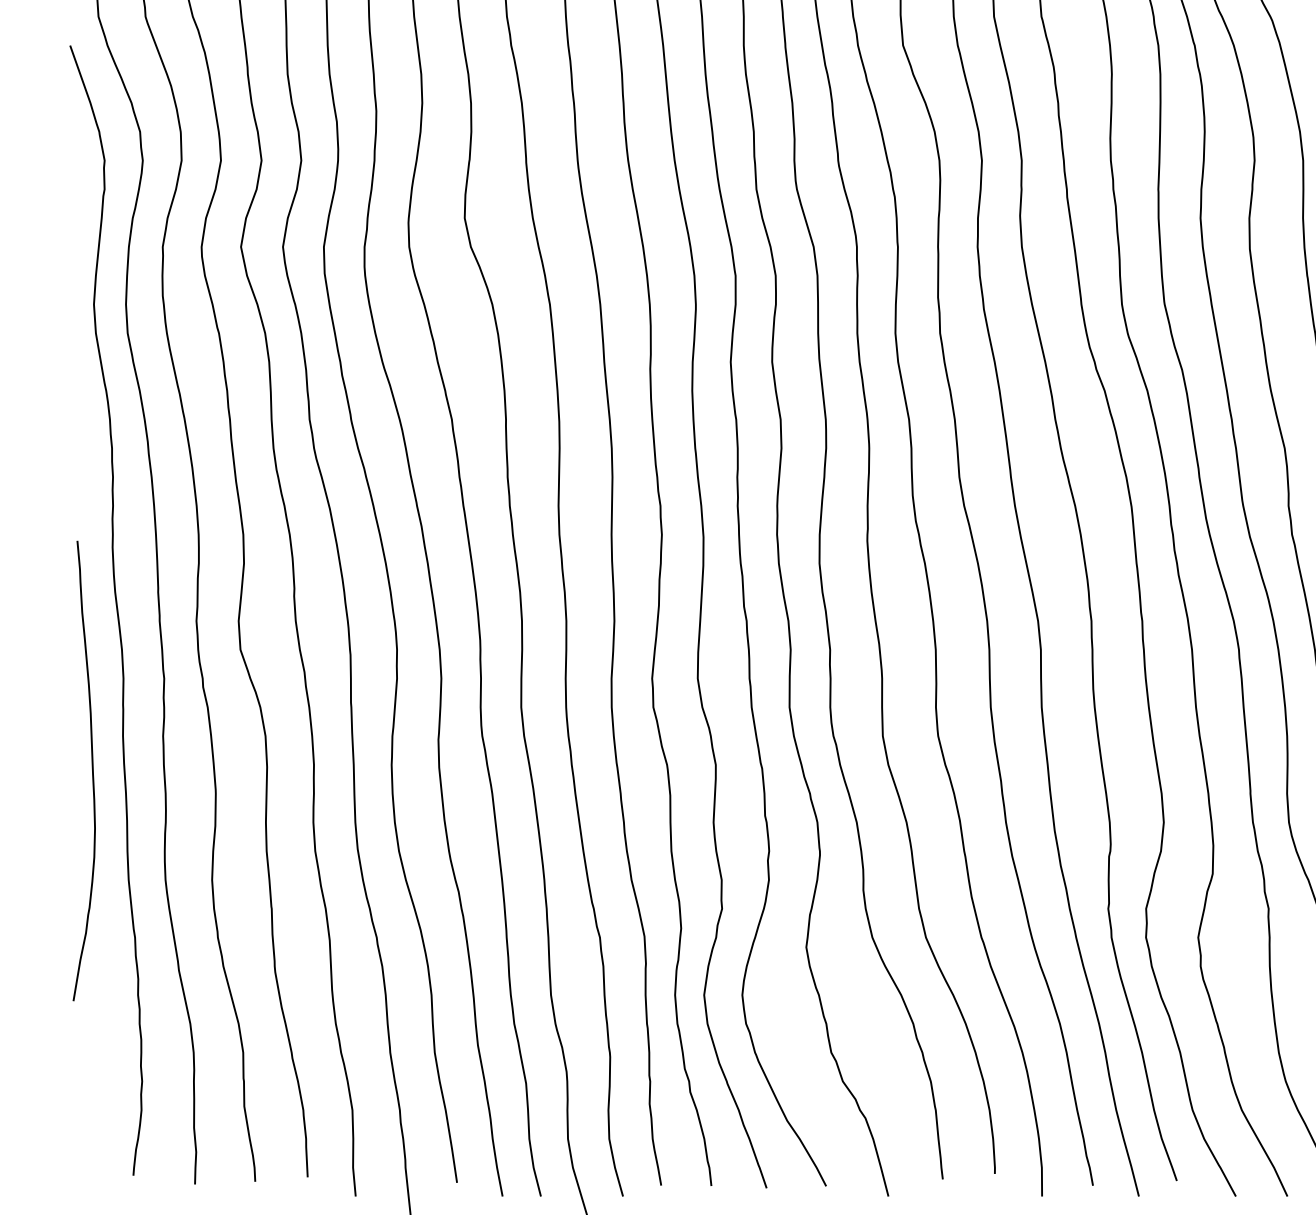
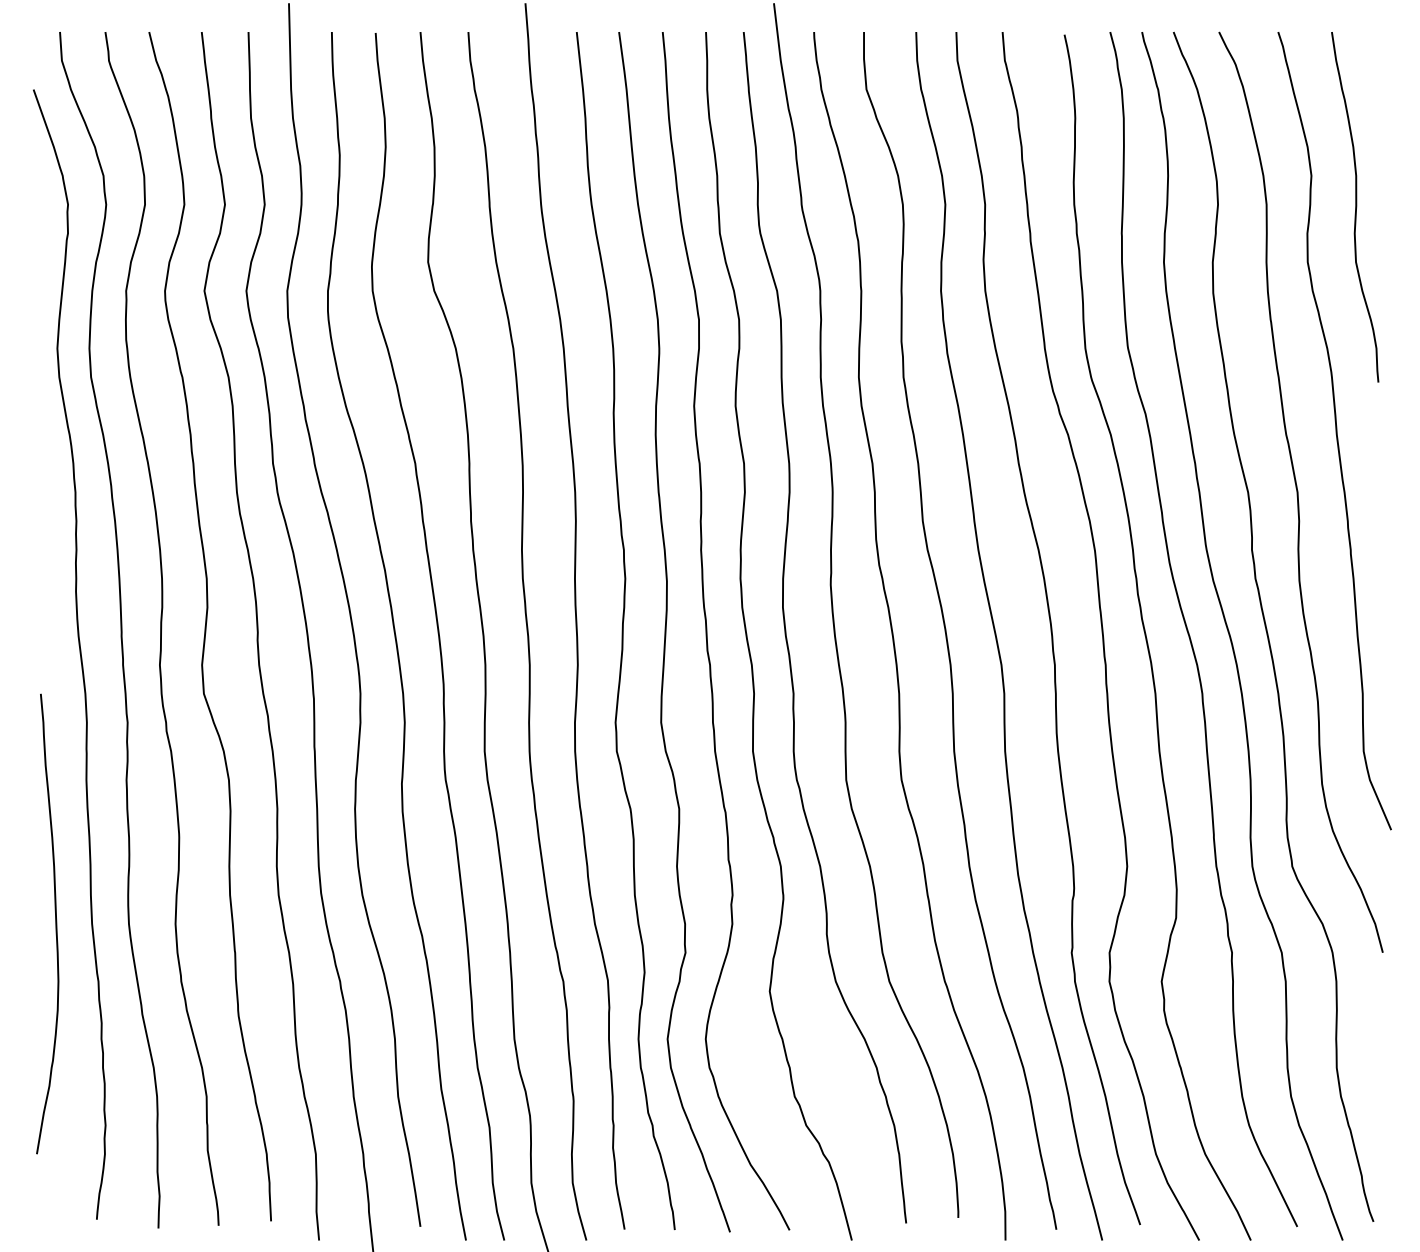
curve: (92, 770) -> (55, 923), moved

